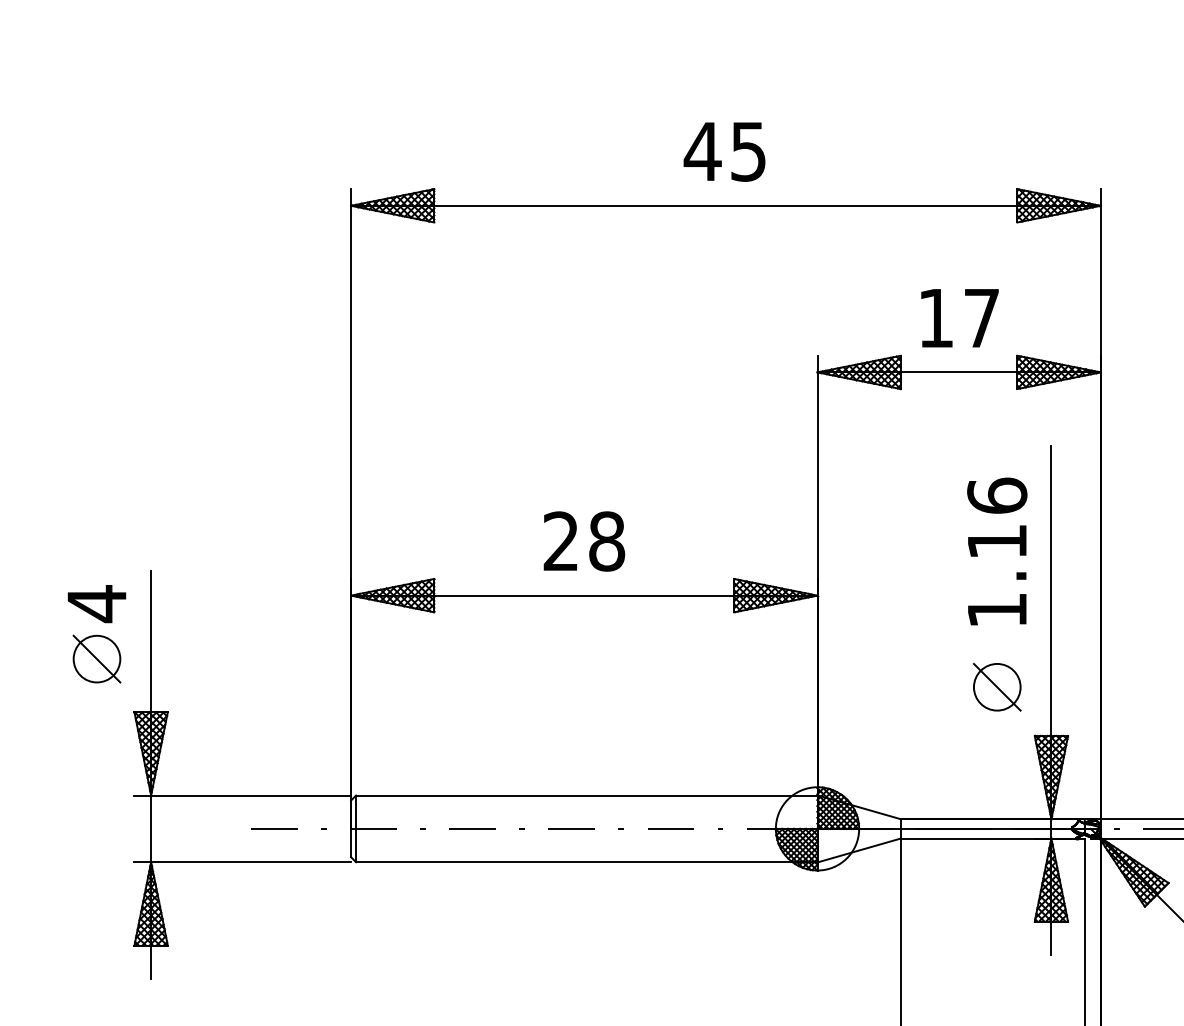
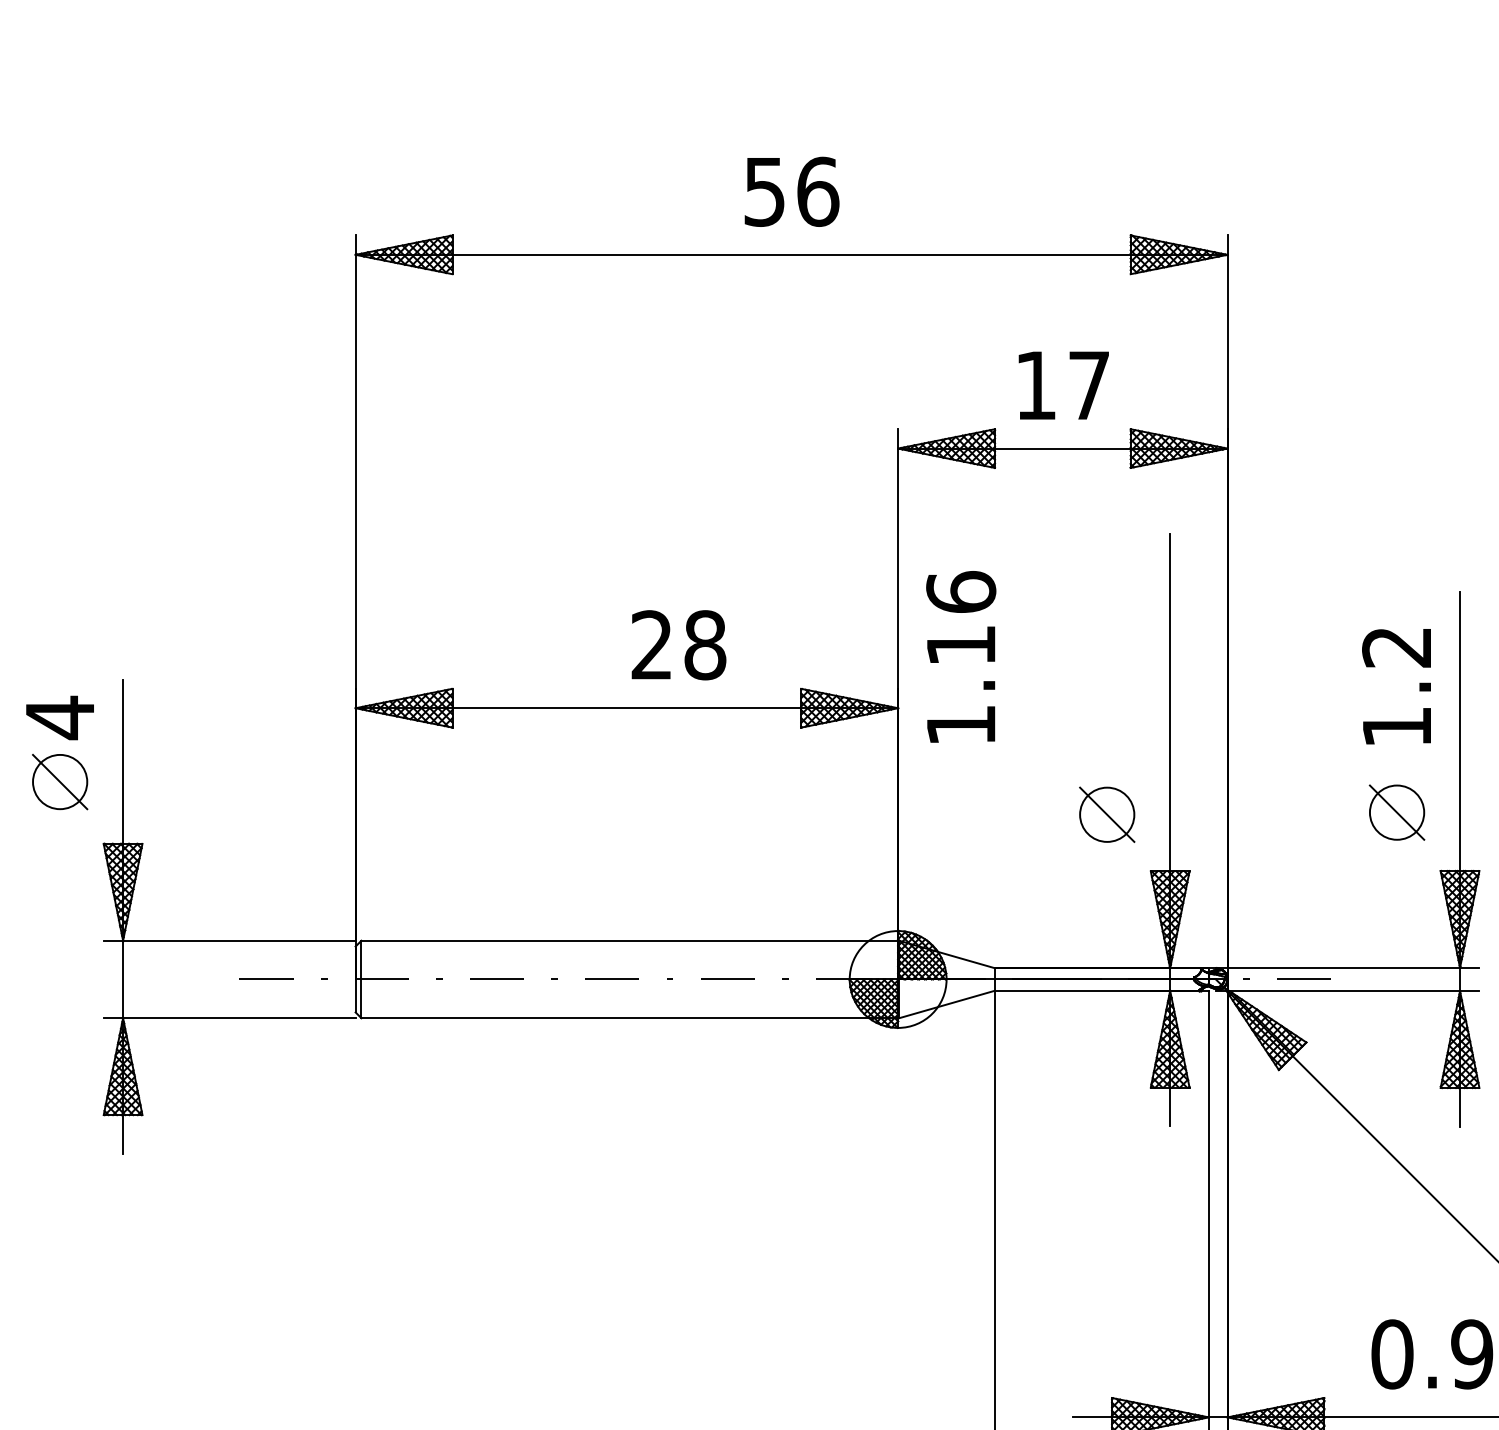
text: (724, 151) -> (790, 191), 45 -> 56
text: (583, 541) -> (678, 645), moved
text: (997, 551) -> (961, 656), moved

